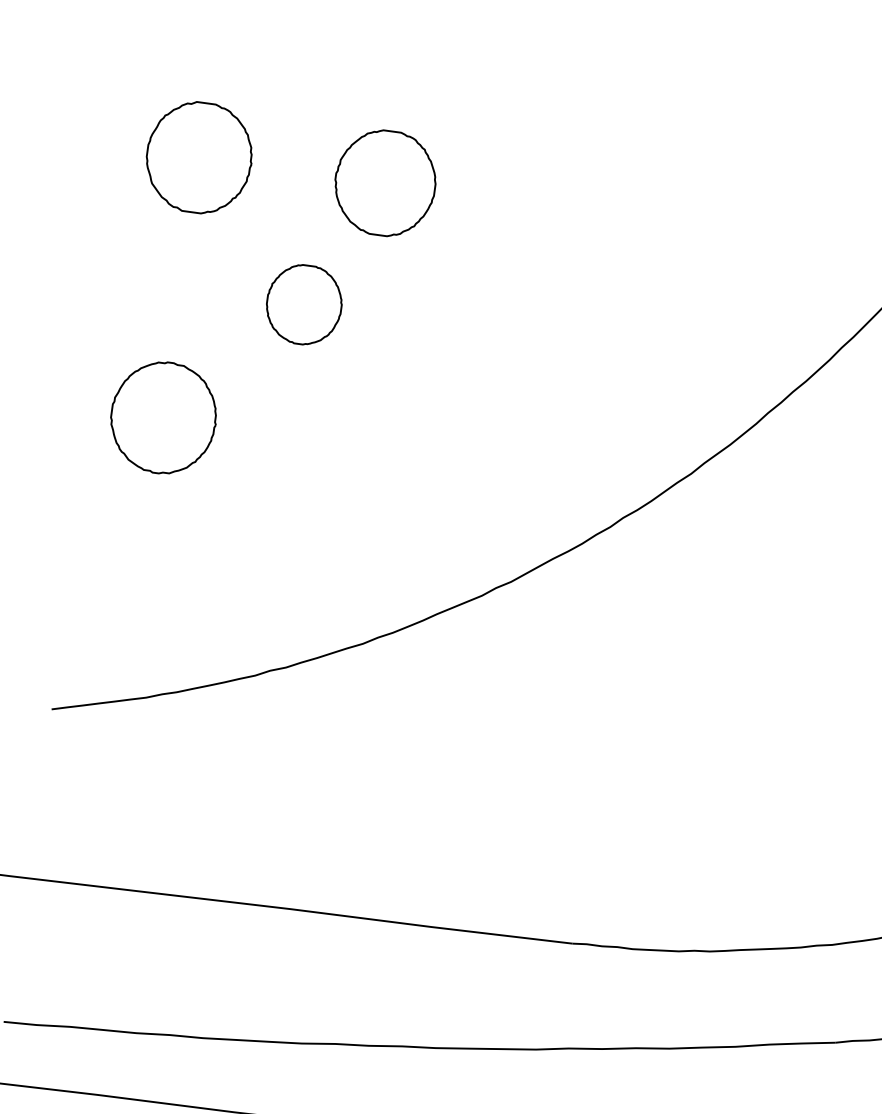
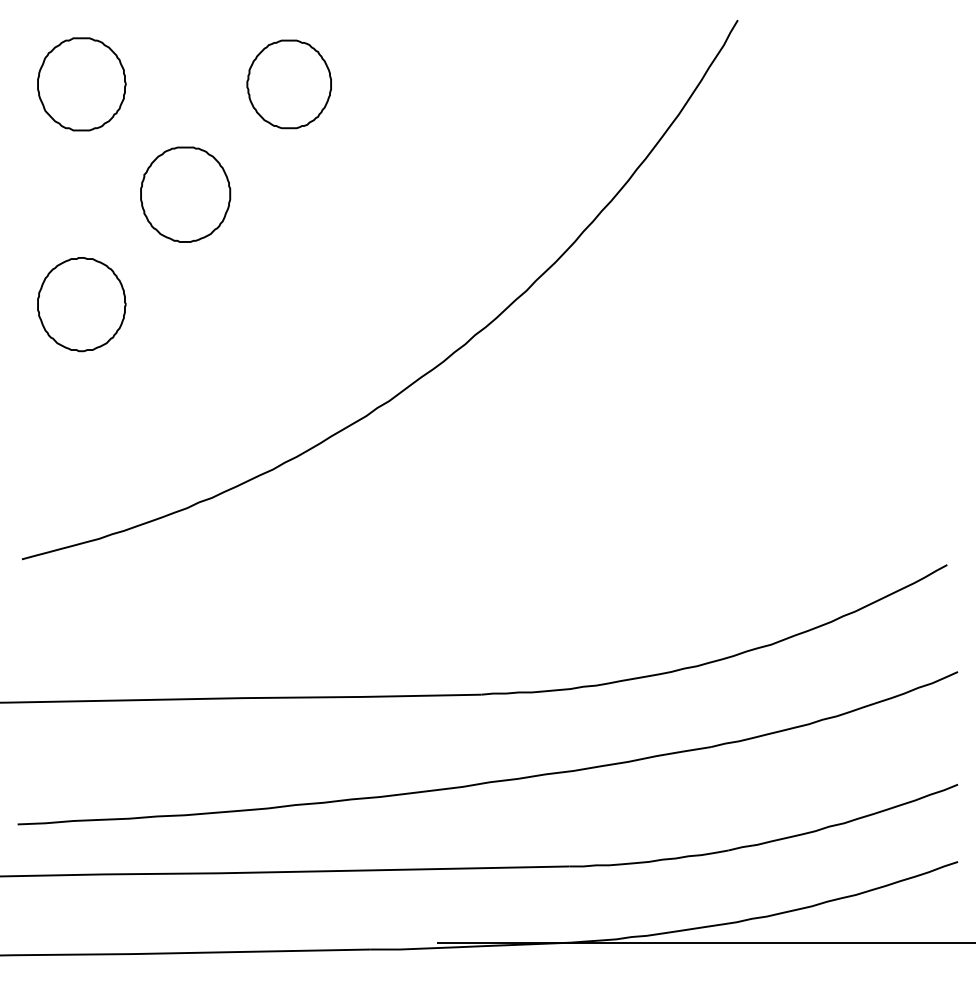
part: (384, 183) -> (288, 84), moved
part: (304, 304) -> (185, 194), size x1.43

